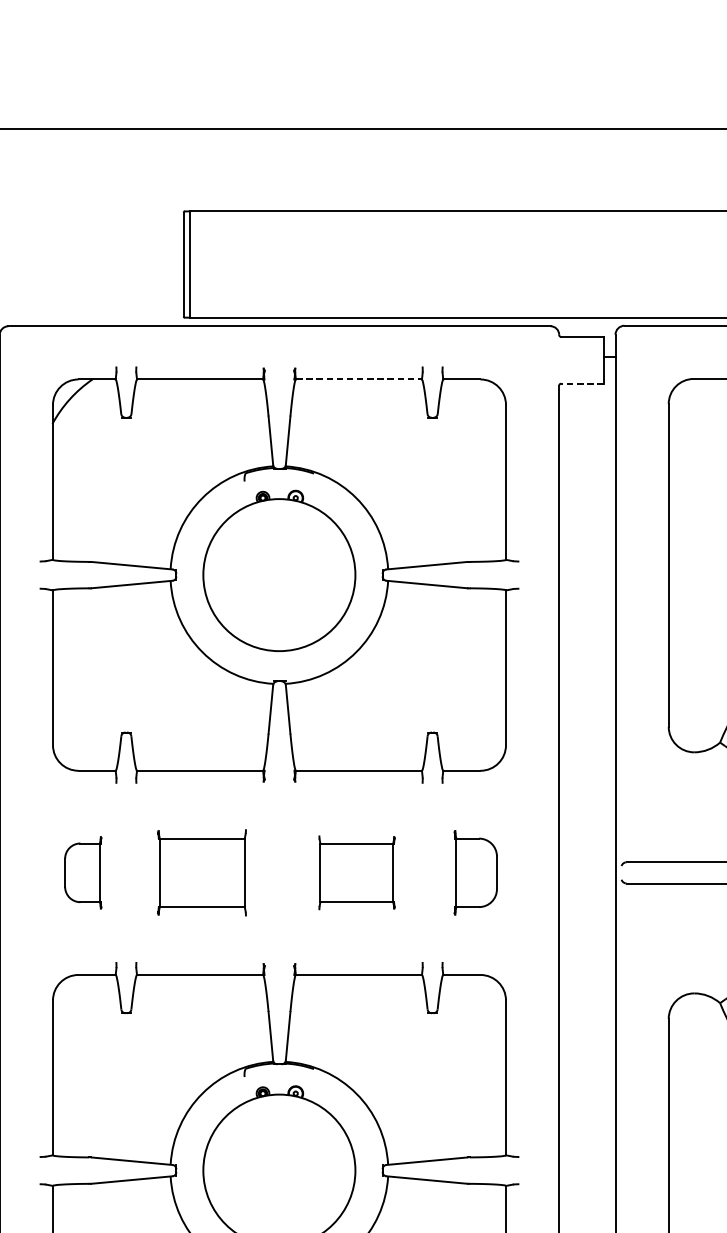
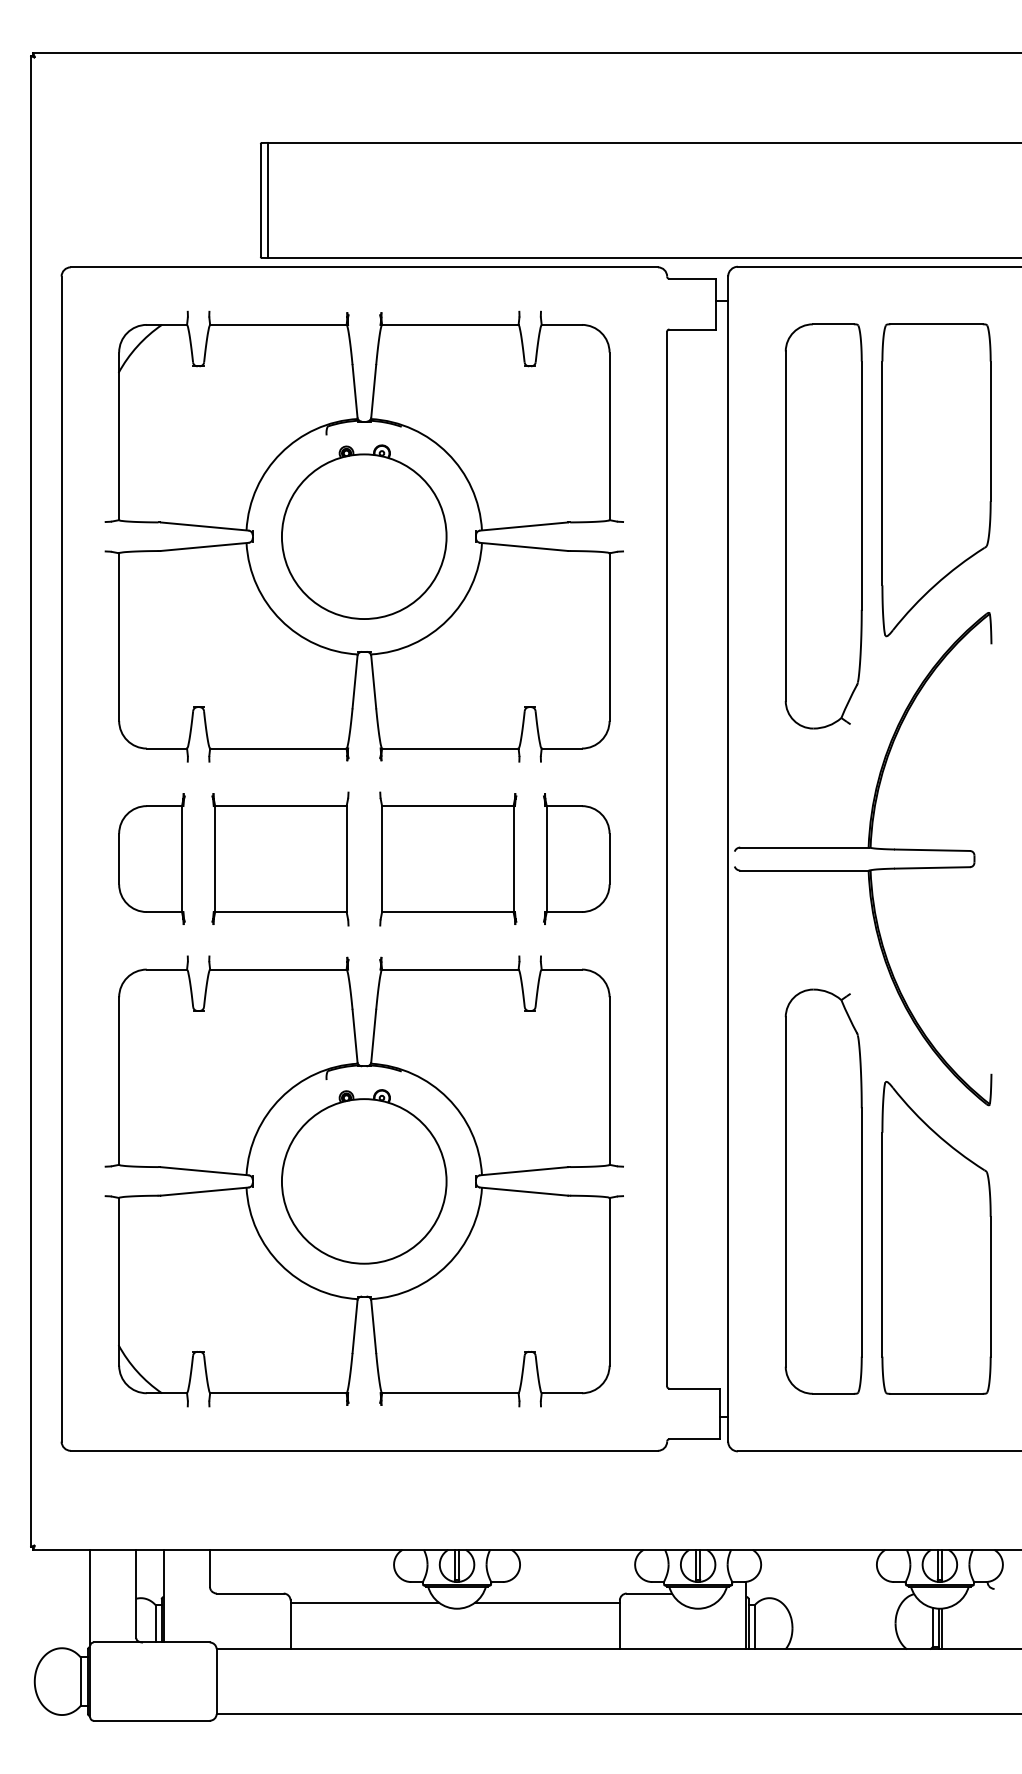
line: (359, 379) -> (450, 324), dashed -> solid
line: (581, 383) -> (691, 329), dashed -> solid
part: (82, 872) -> (151, 858), size x1.67
part: (202, 872) -> (280, 858), size x1.43
part: (357, 872) -> (448, 858), size x1.67
part: (475, 872) -> (576, 858), size x1.43

